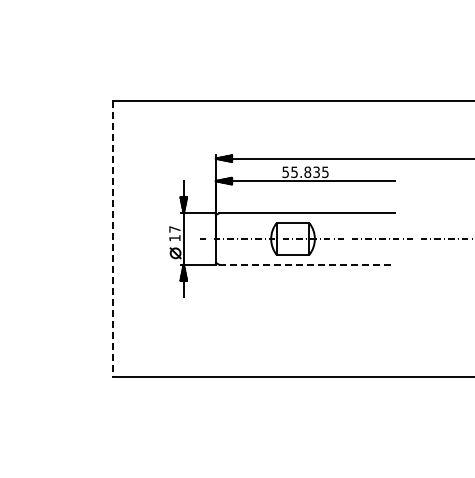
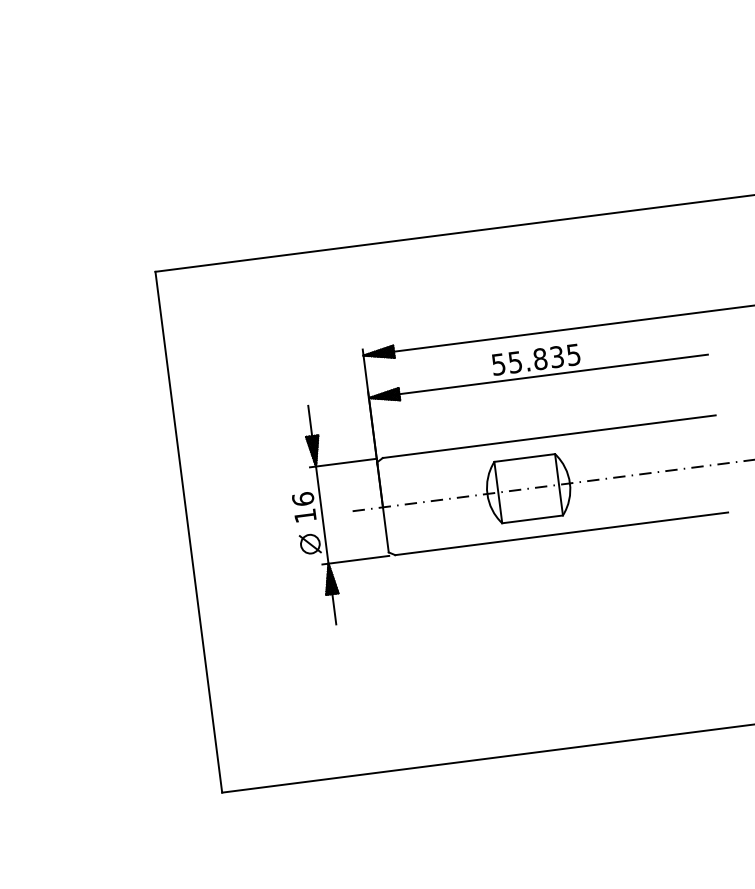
text: (174, 229) -> (302, 499), 17 -> 16
line: (113, 239) -> (189, 533), dashed -> solid
line: (307, 264) -> (562, 533), dashed -> solid

